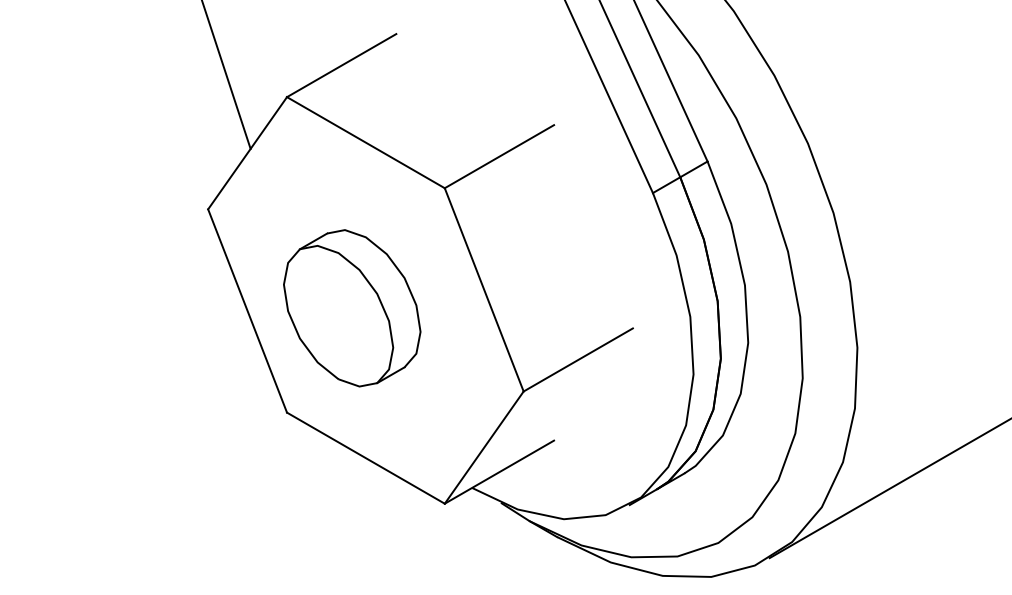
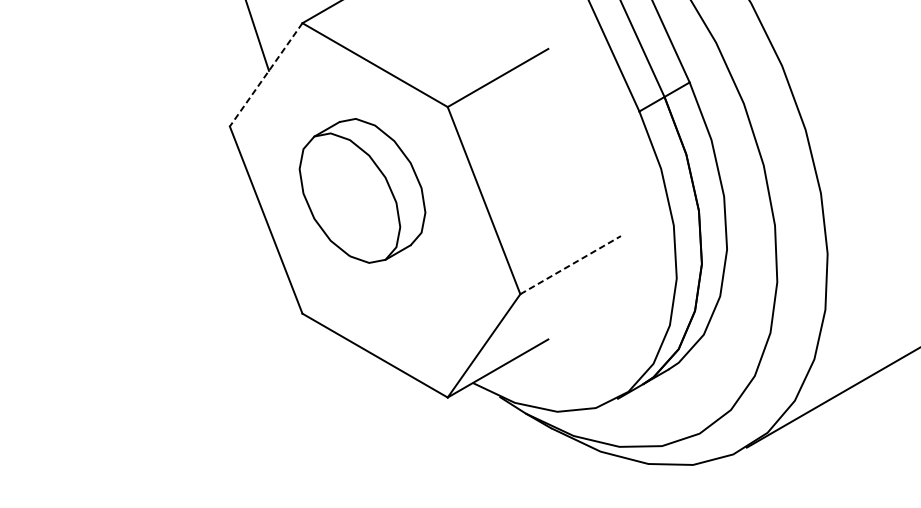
line: (247, 153) -> (266, 75), solid -> dashed
part: (352, 308) -> (362, 191), moved
line: (578, 359) -> (570, 264), solid -> dashed

